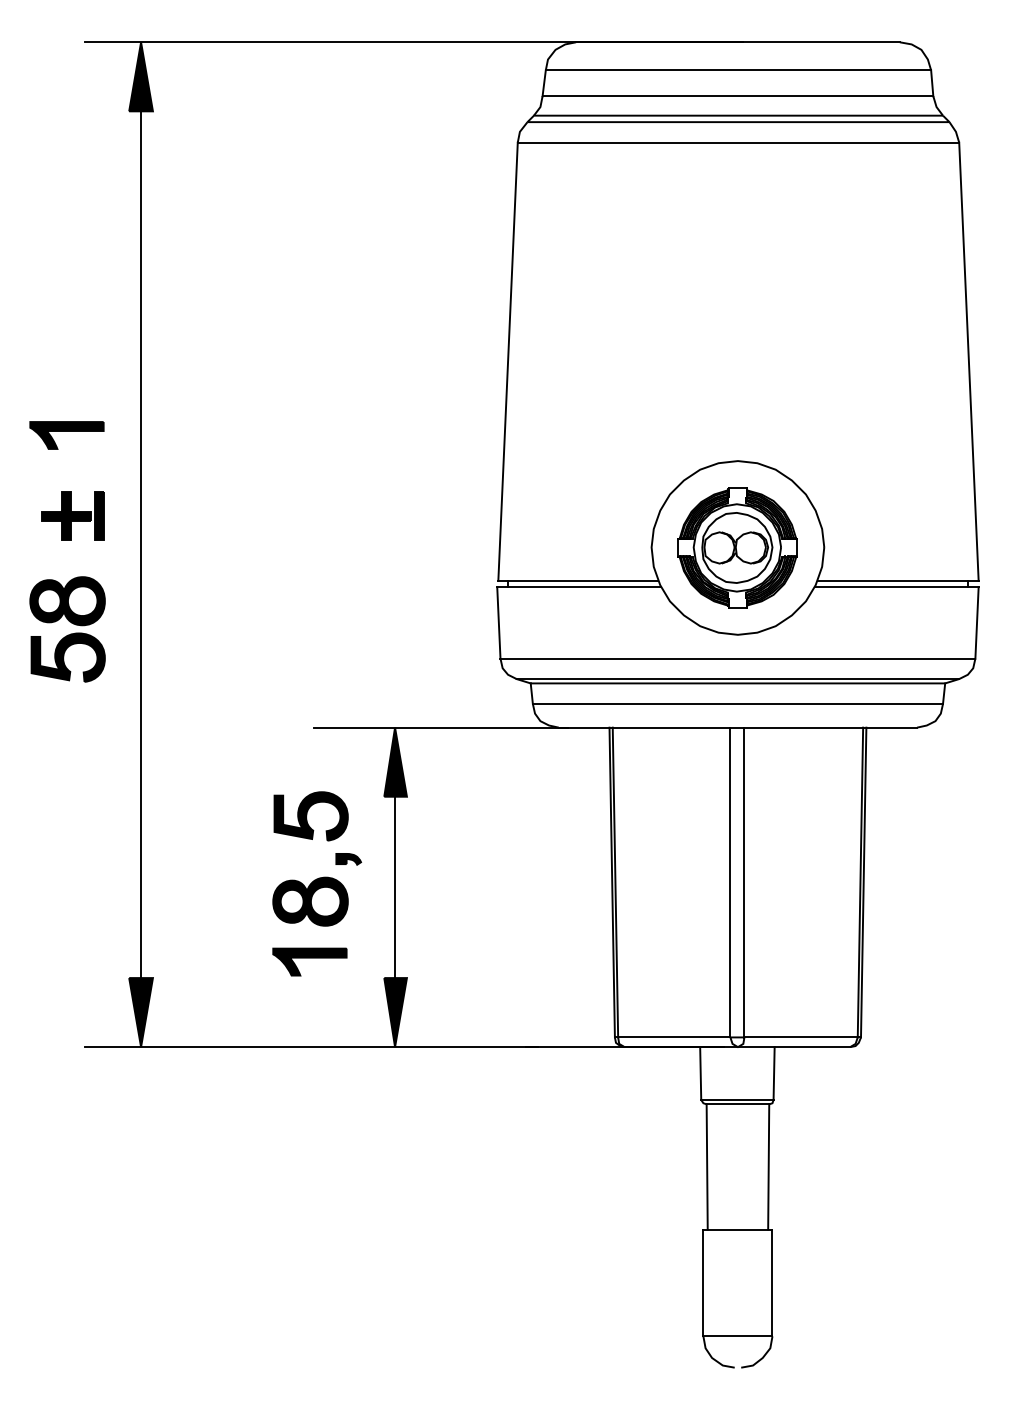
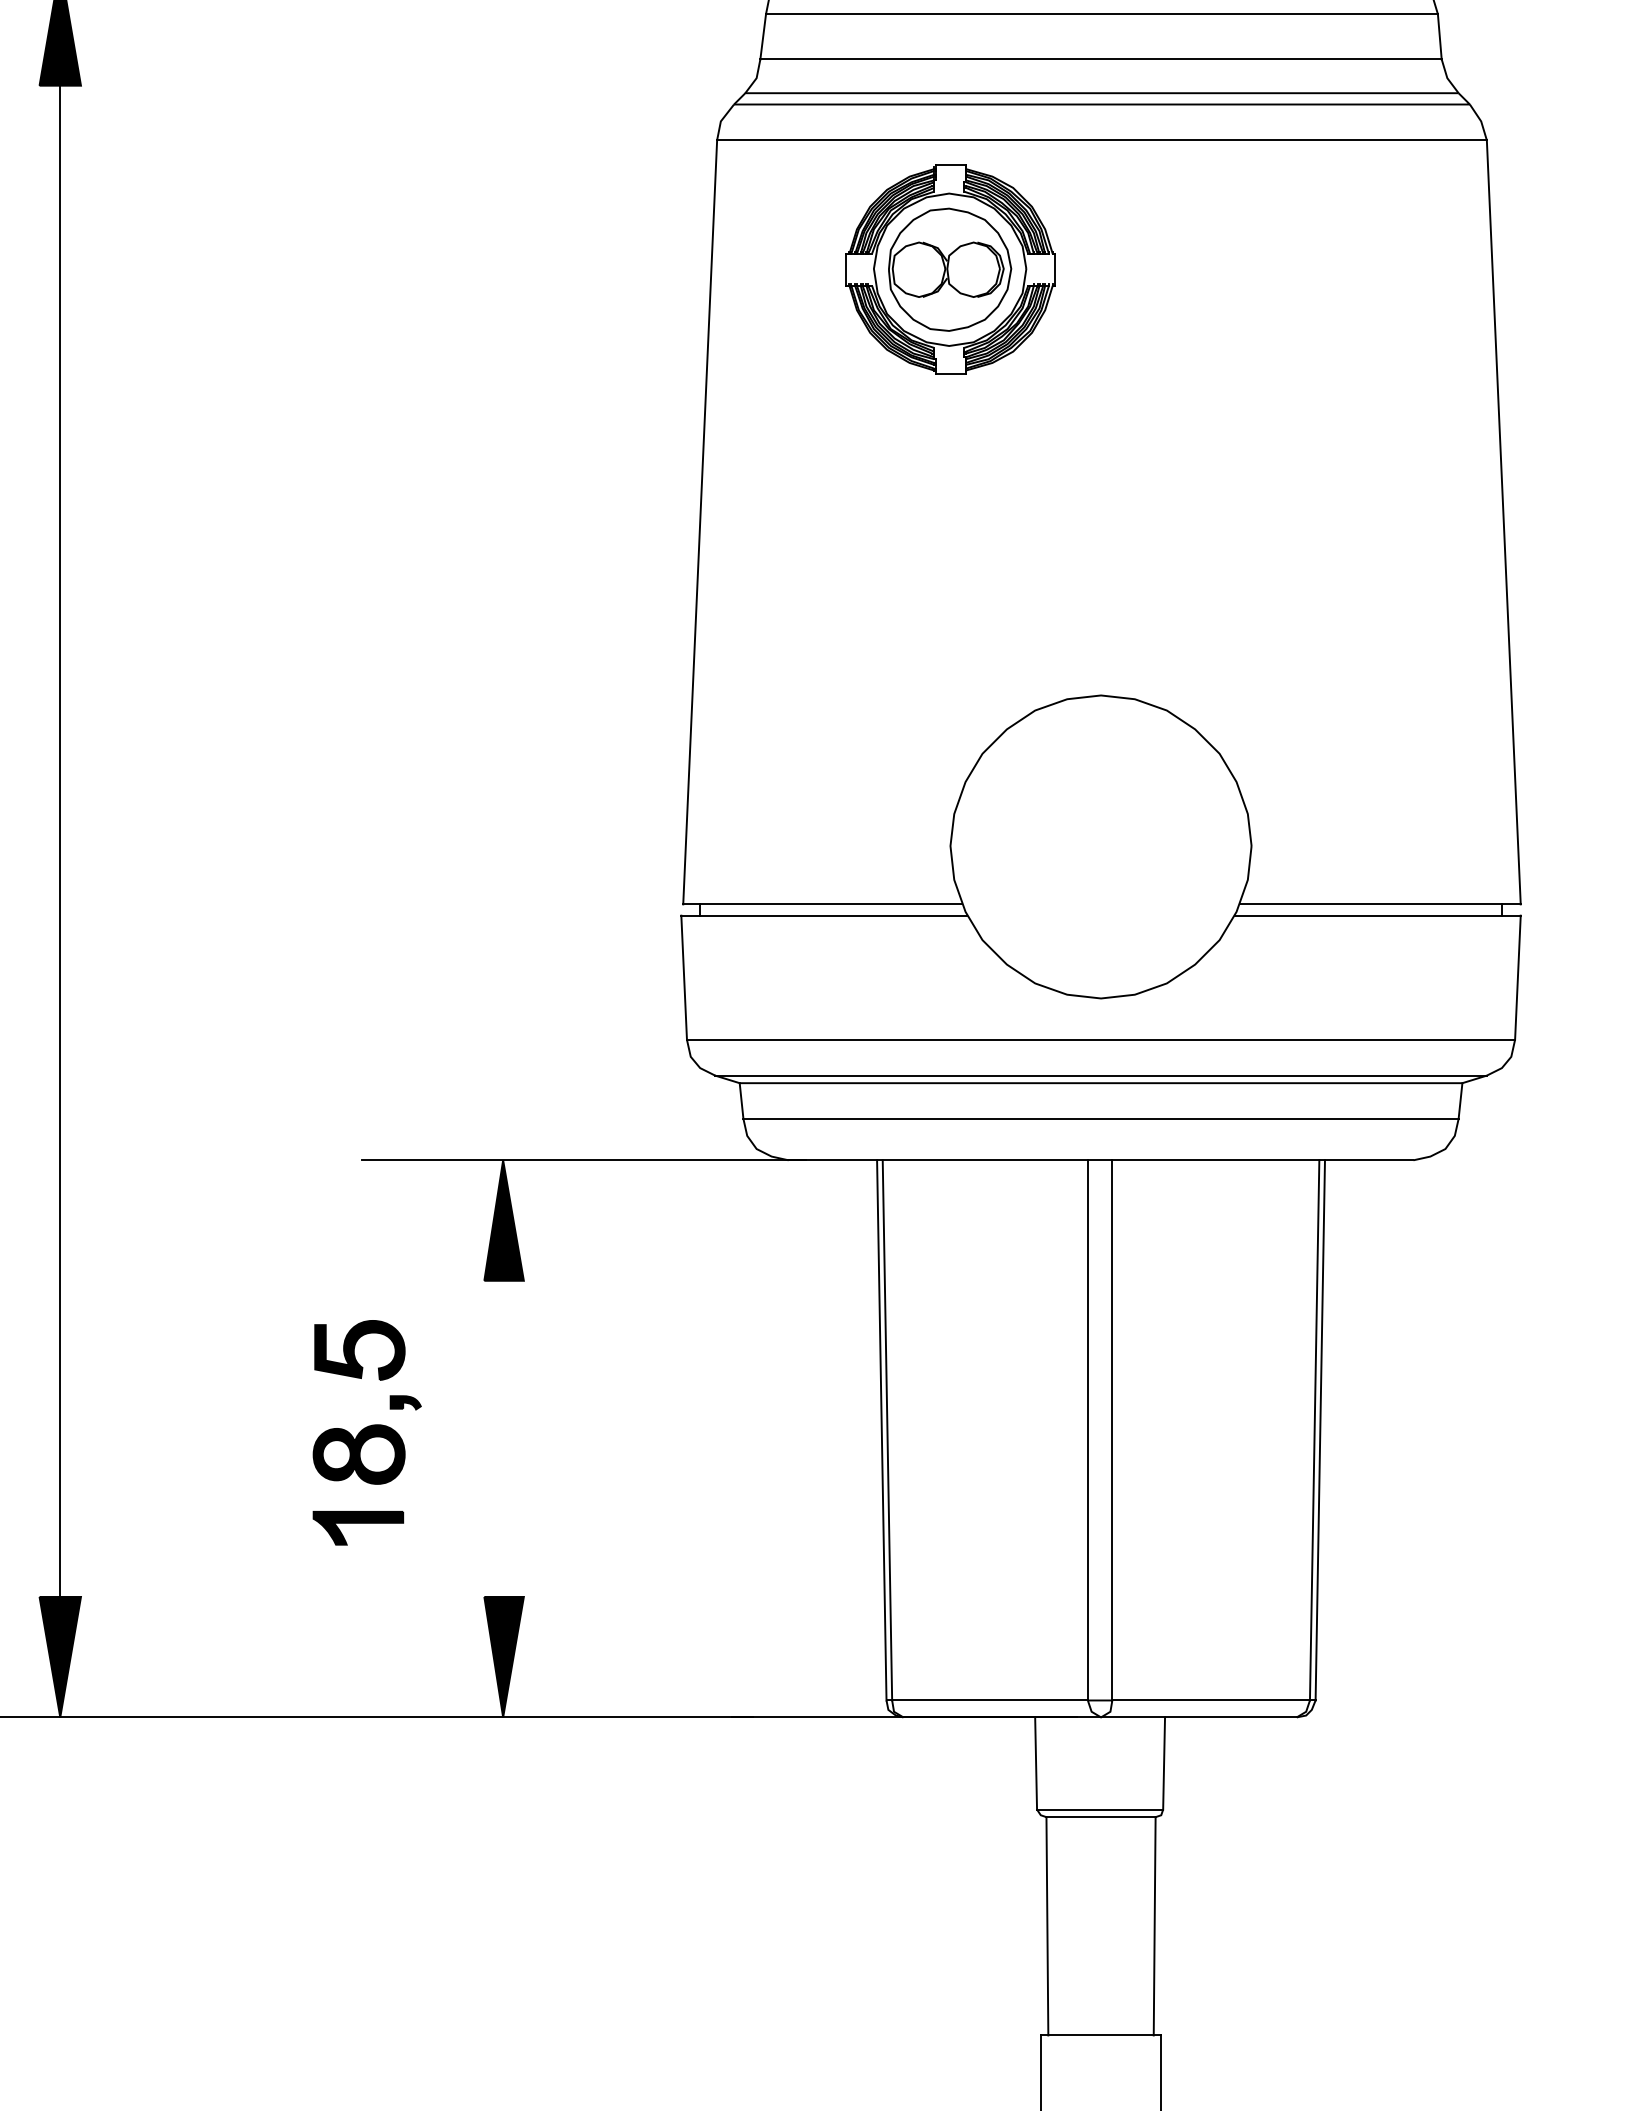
part: (737, 547) -> (950, 269), moved
part: (316, 883) -> (366, 1432), size x0.7
line: (395, 887) -> (503, 1439), removed

